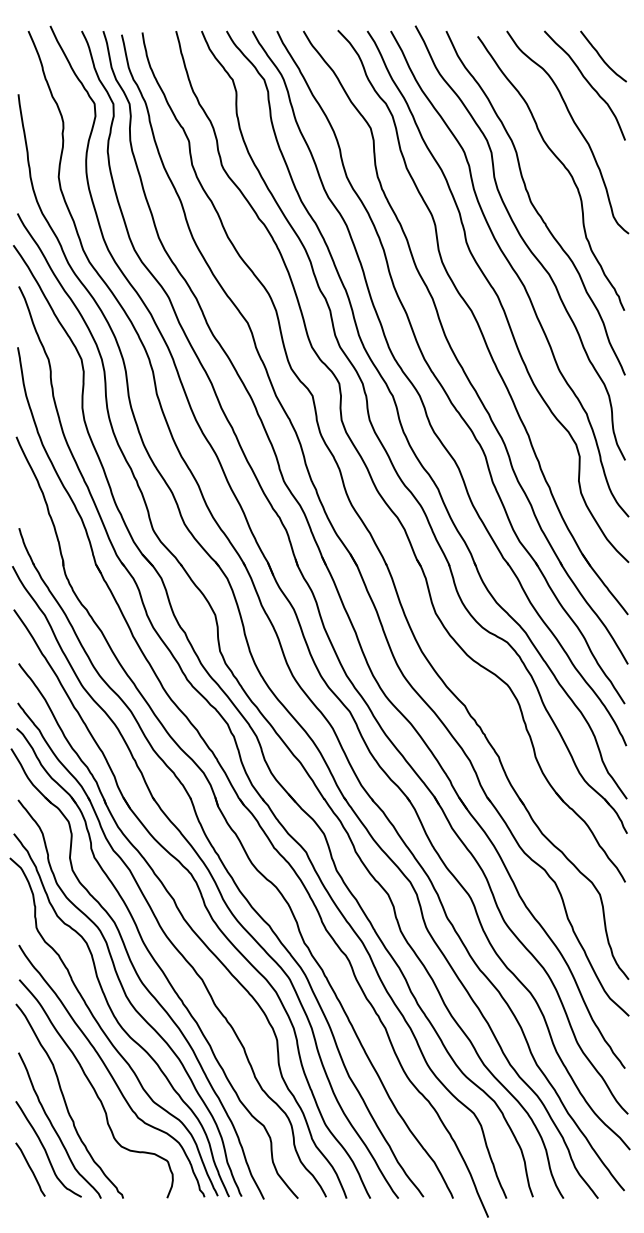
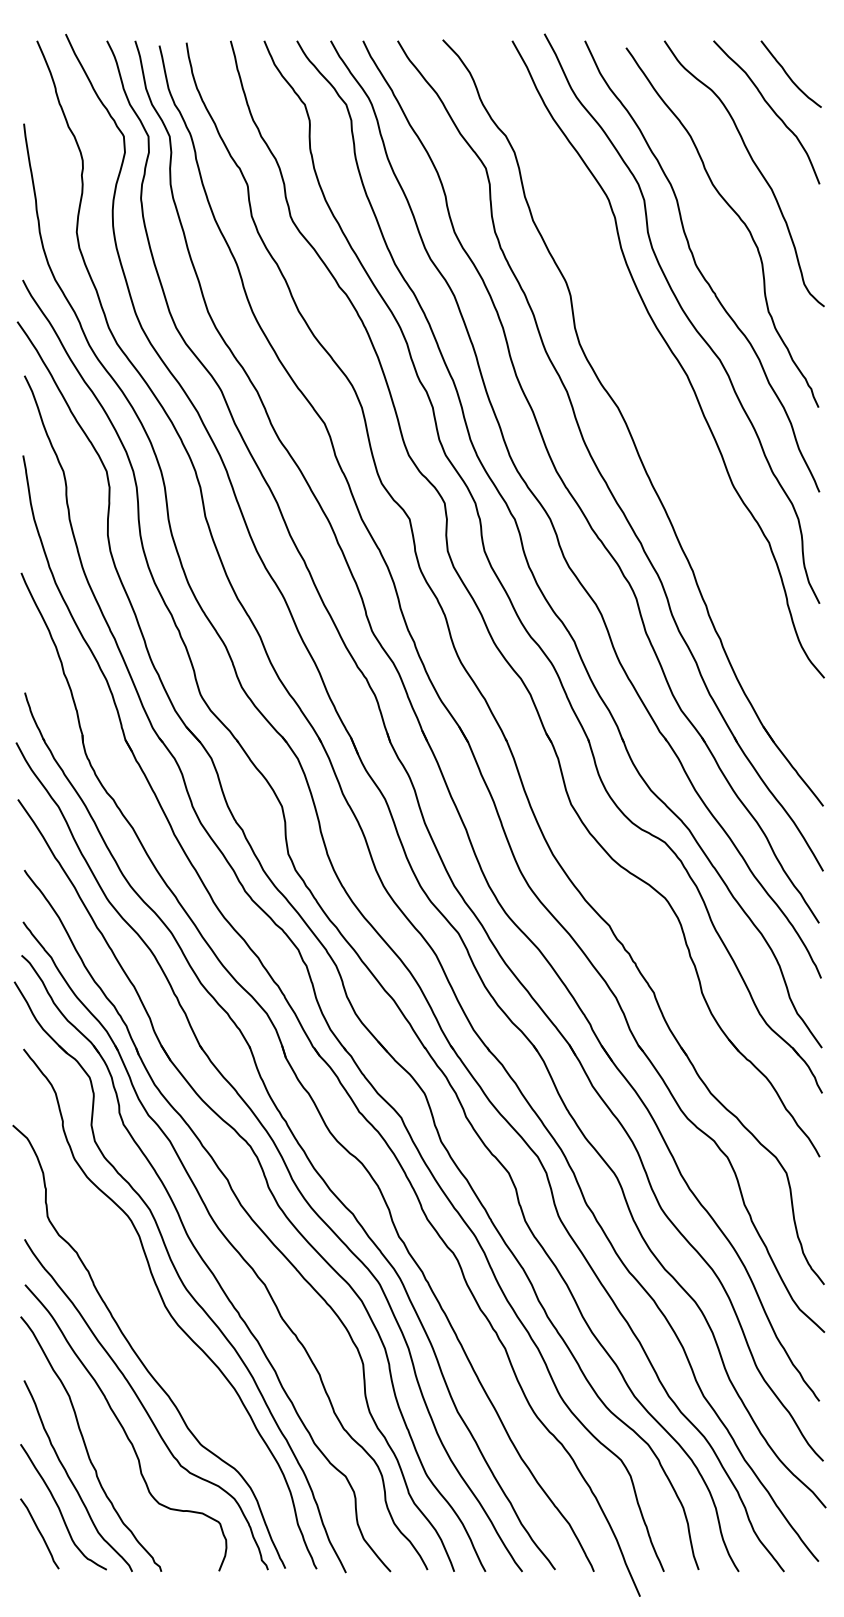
curve: (497, 296) -> (652, 389), removed
curve: (117, 1019) -> (153, 1336), removed

